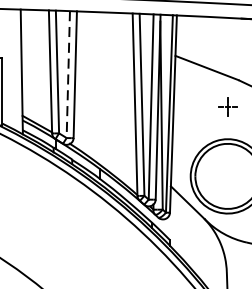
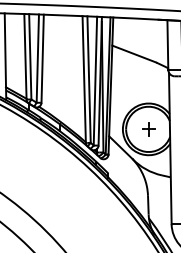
line: (67, 75) -> (37, 59), dashed -> solid
part: (227, 107) -> (148, 129), moved

